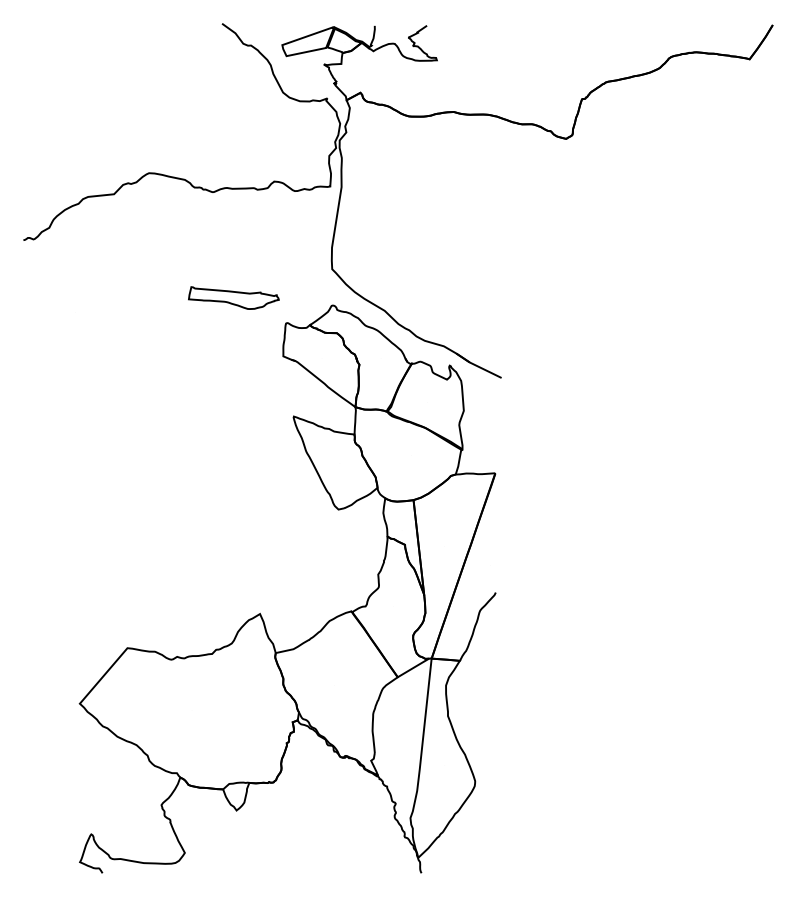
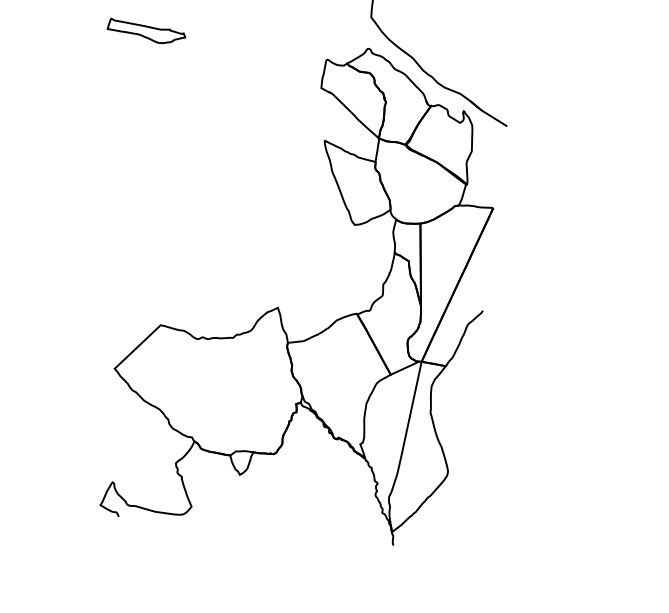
part: (233, 297) -> (146, 31), moved

